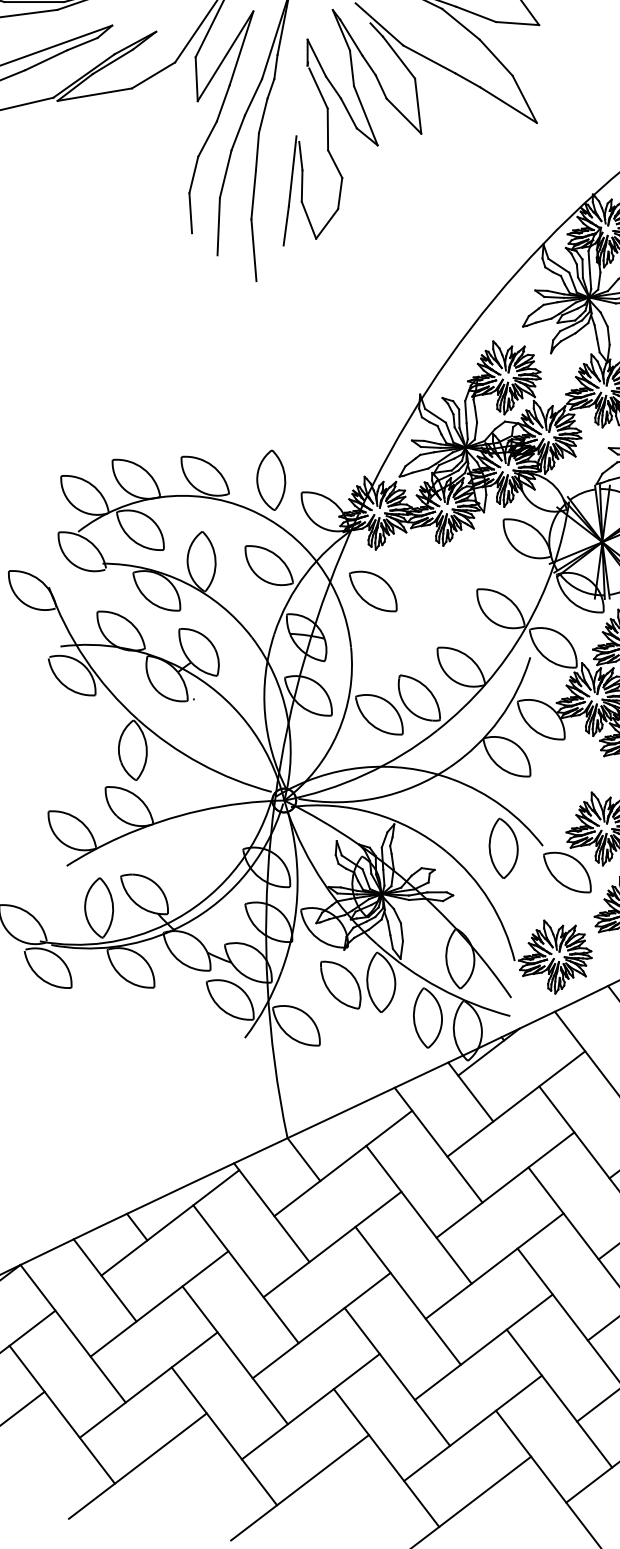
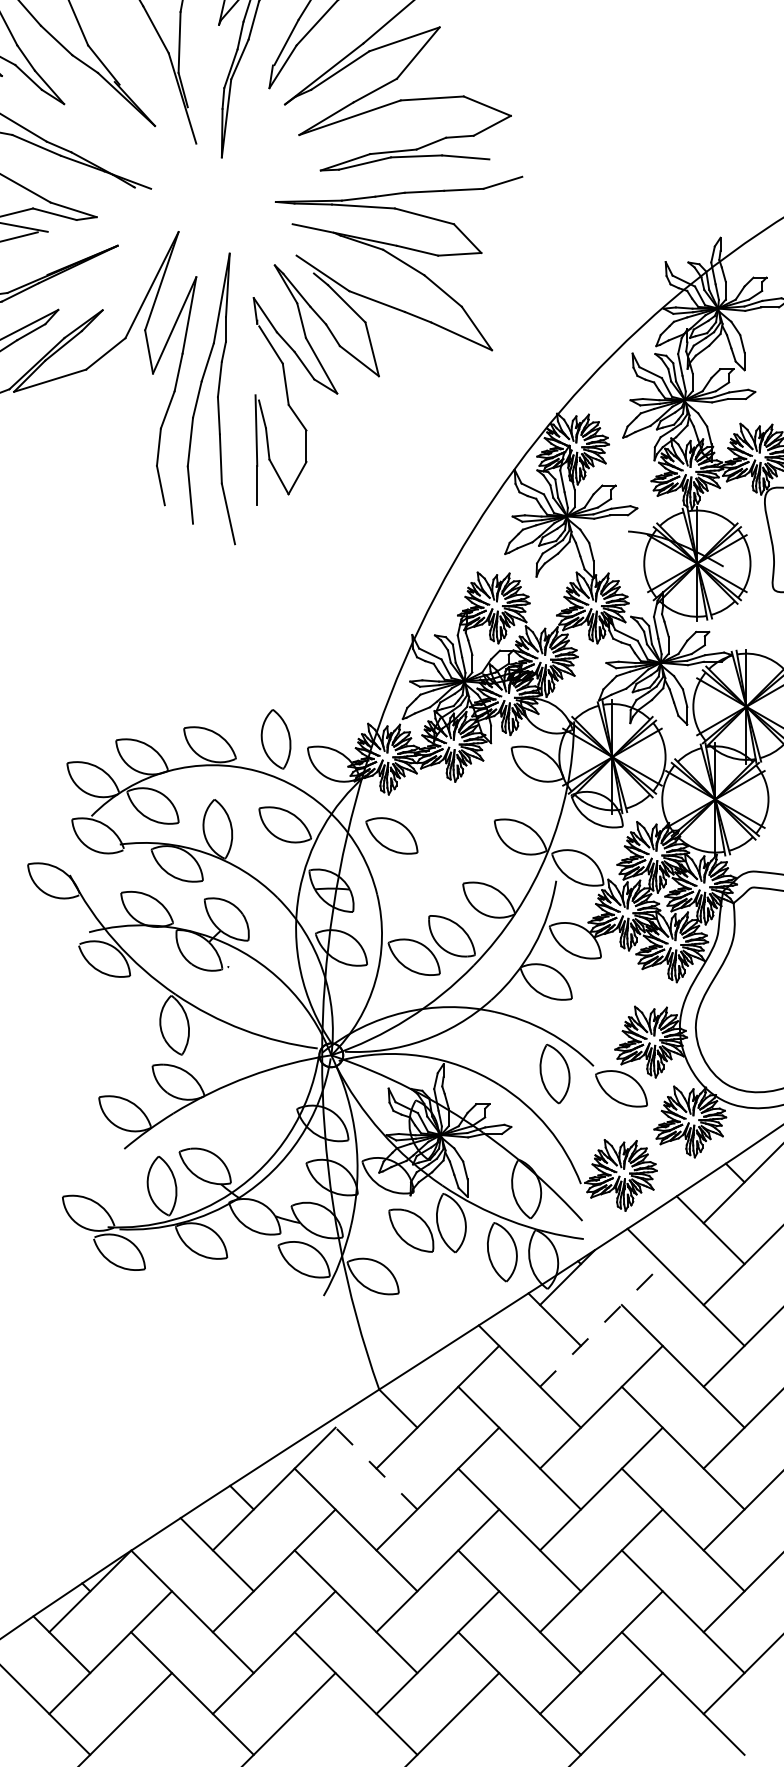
line: (516, 1104) -> (601, 1325), solid -> dashed
line: (271, 1212) -> (373, 1465), solid -> dashed

